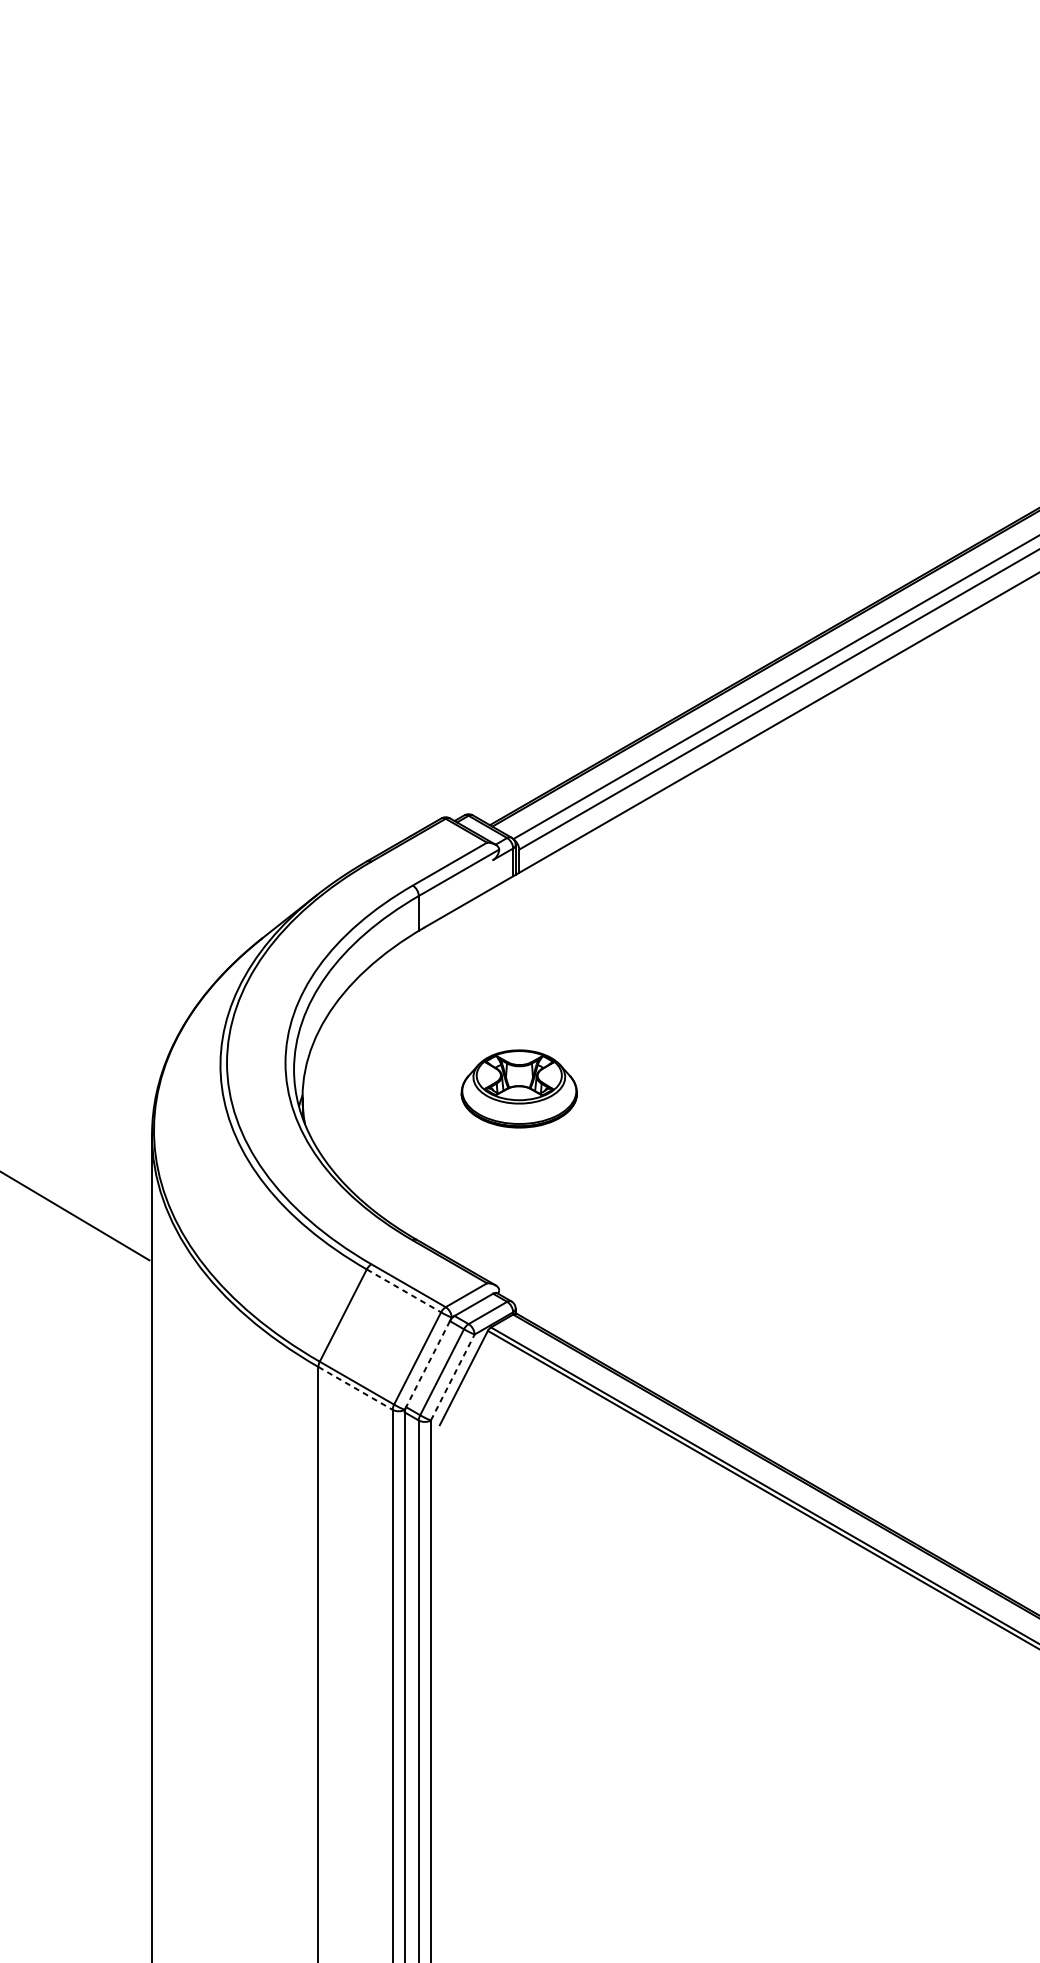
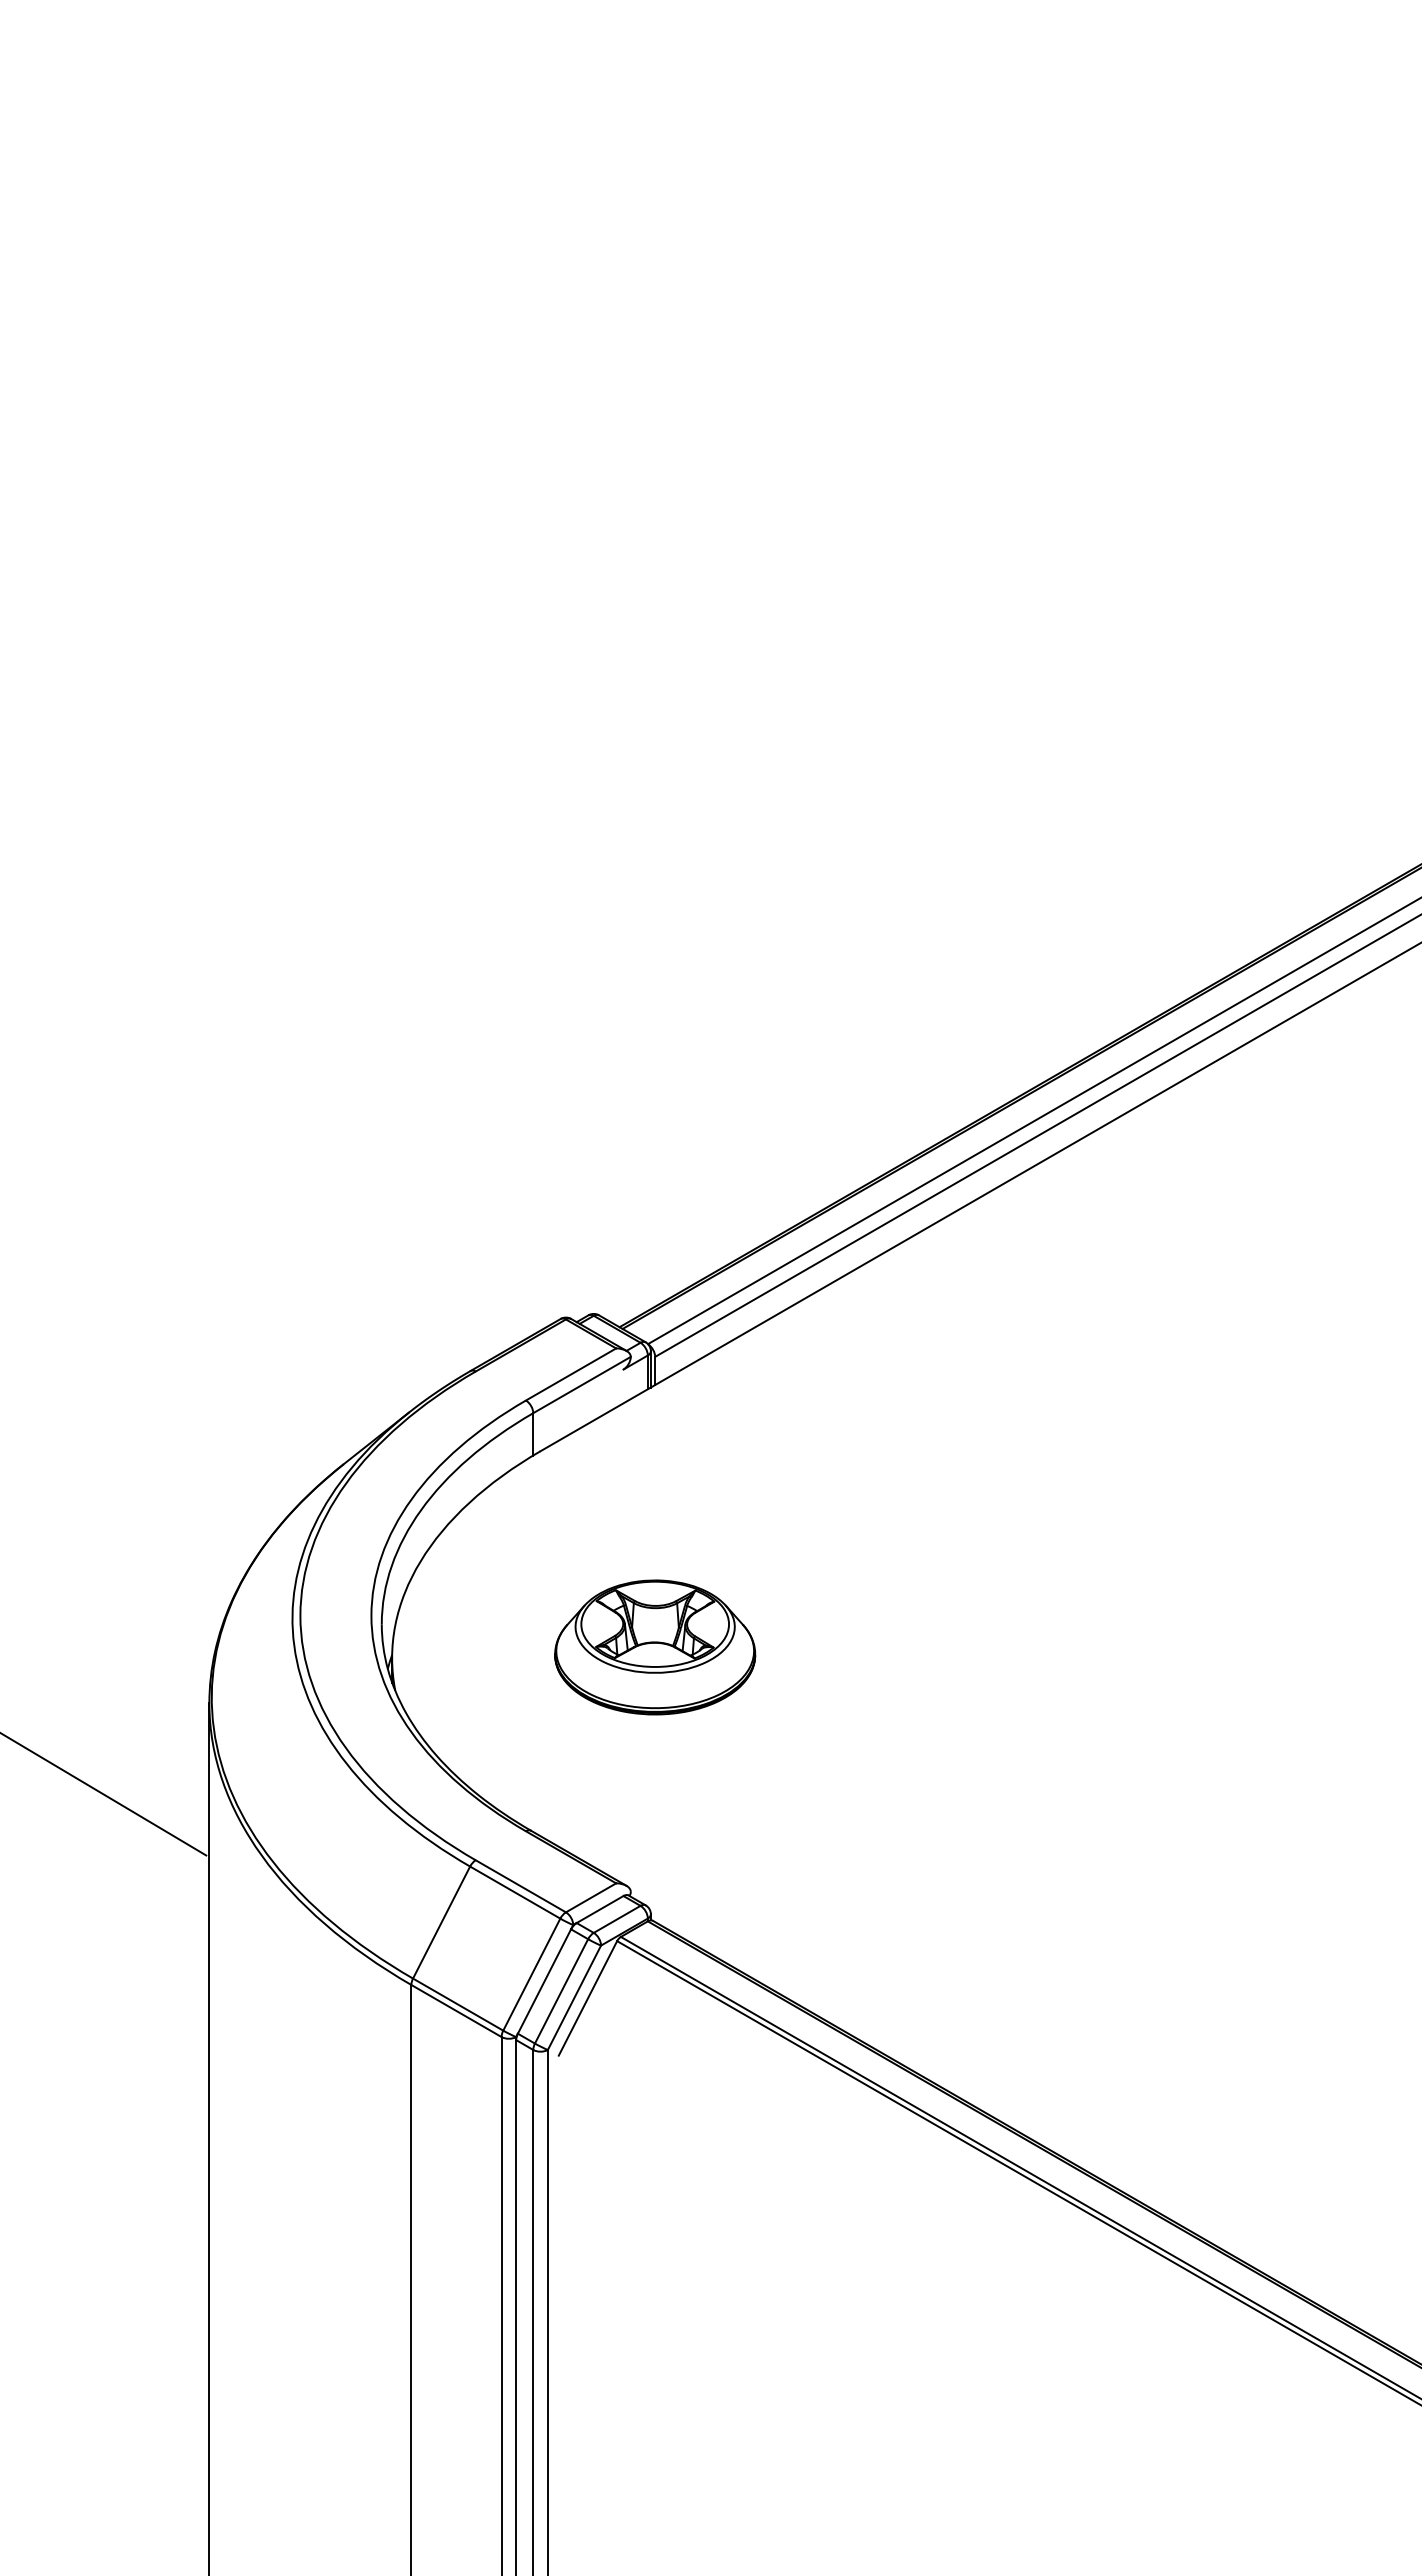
part: (519, 1089) -> (655, 1647), size x1.43
line: (404, 1290) -> (515, 1892), dashed -> solid
line: (428, 1364) -> (544, 1981), dashed -> solid
line: (452, 1377) -> (574, 1997), dashed -> solid
line: (355, 1388) -> (456, 2011), dashed -> solid

